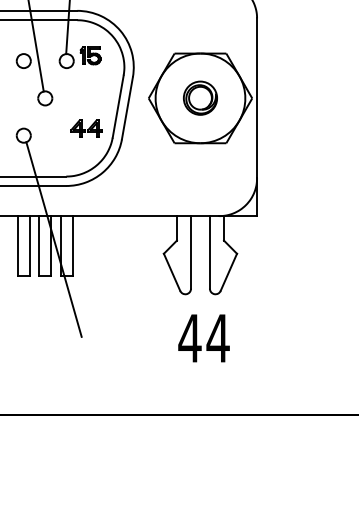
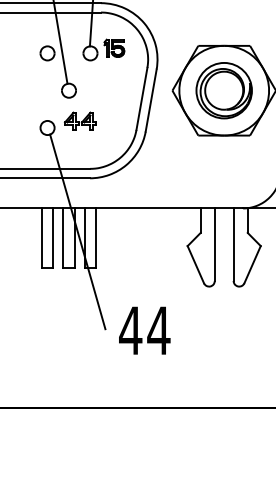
part: (200, 97) -> (224, 89), size x1.67
part: (86, 128) -> (80, 120), moved
text: (203, 338) -> (144, 330), moved

